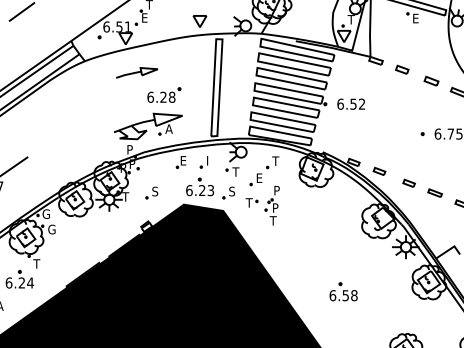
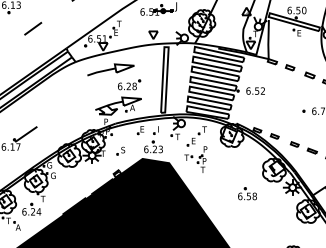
part: (136, 72) -> (110, 69), size x1.67
part: (228, 192) -> (172, 150), removed
part: (343, 291) -> (247, 193), moved

